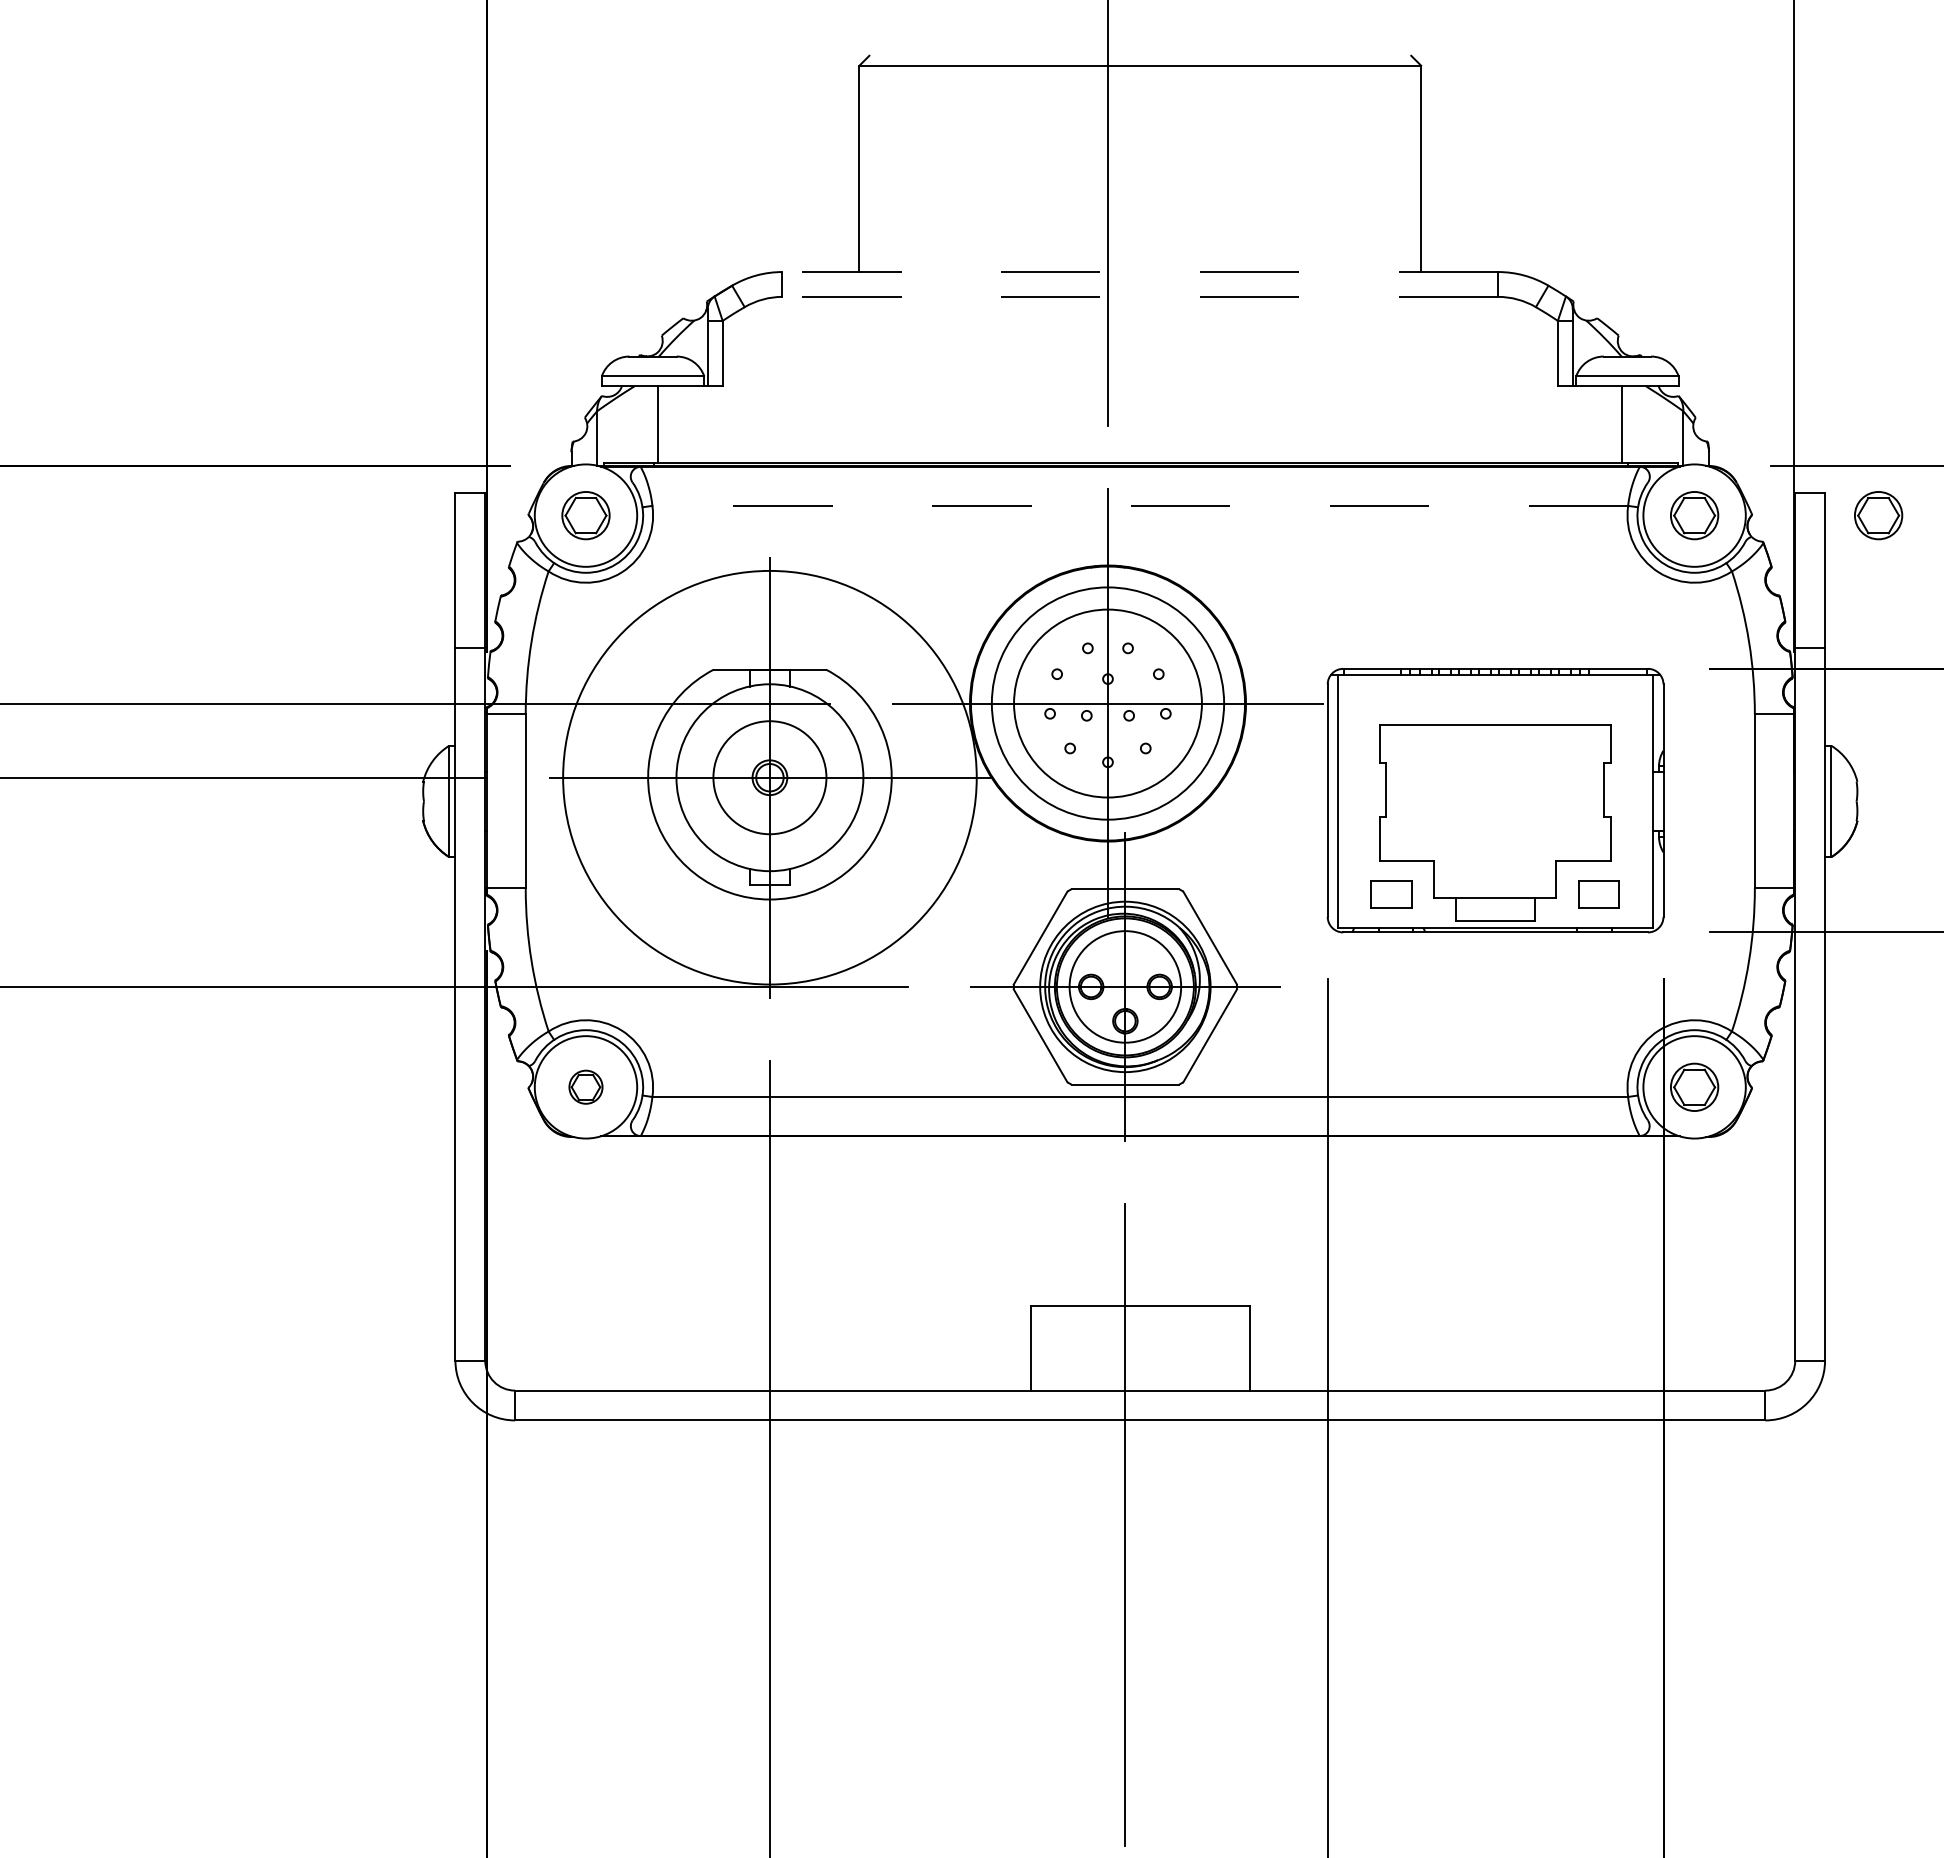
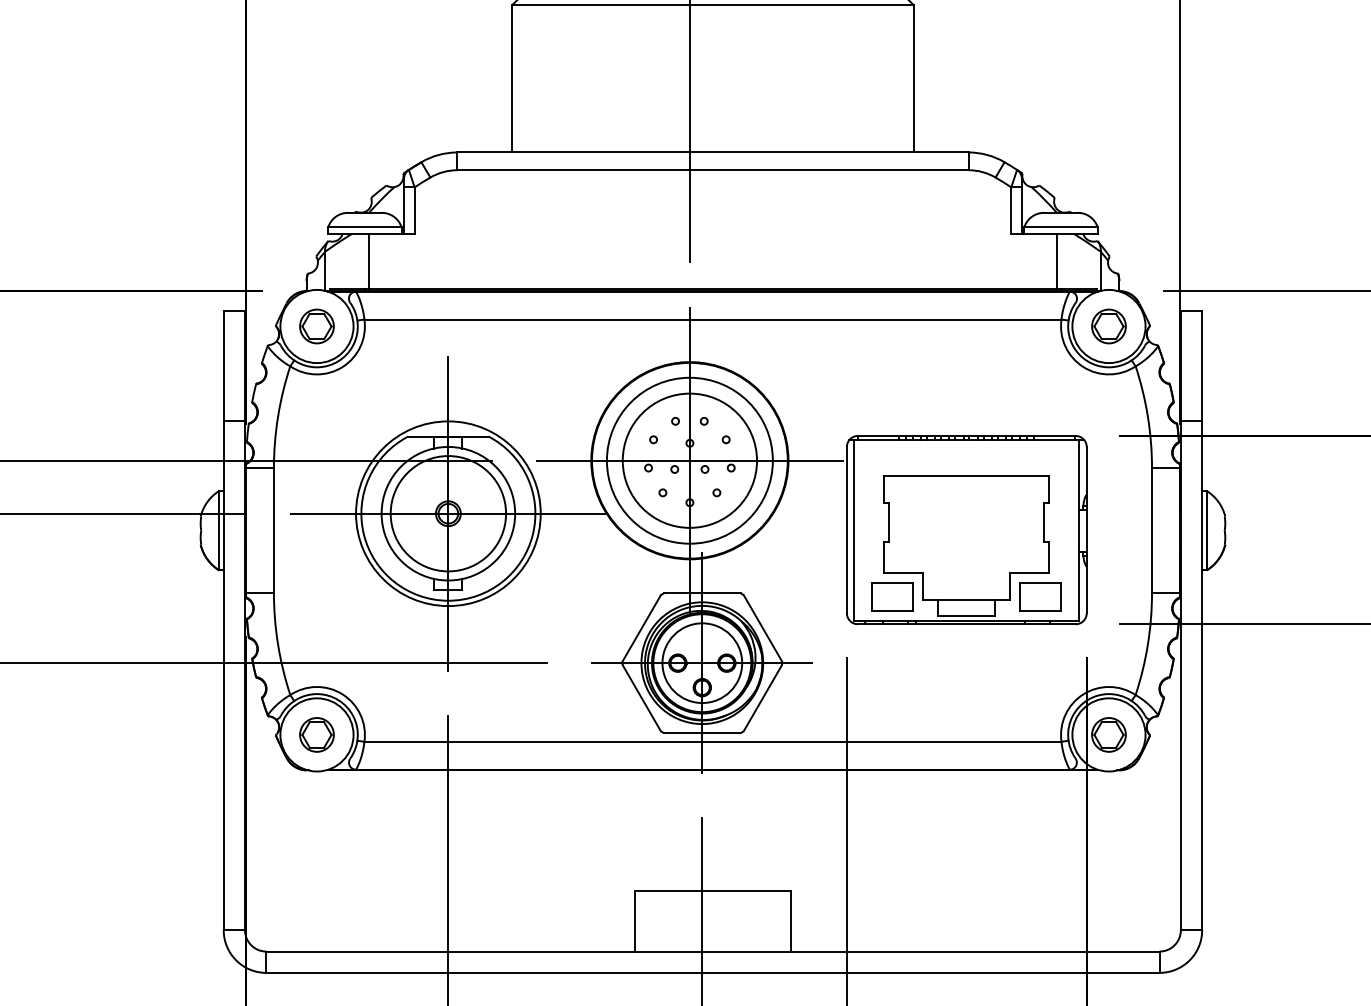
line: (1140, 272) -> (713, 152), dashed -> solid
line: (1140, 296) -> (713, 169), dashed -> solid
line: (1140, 505) -> (713, 319), dashed -> solid
part: (1878, 515) -> (1240, 326), removed
circle: (769, 777) -> (448, 513), size x0.62
circle: (769, 777) -> (448, 513), size x1.43
part: (1391, 894) -> (892, 597), size x1.43
part: (1598, 894) -> (1040, 597), size x1.43
part: (585, 1086) -> (316, 734), size x1.43

